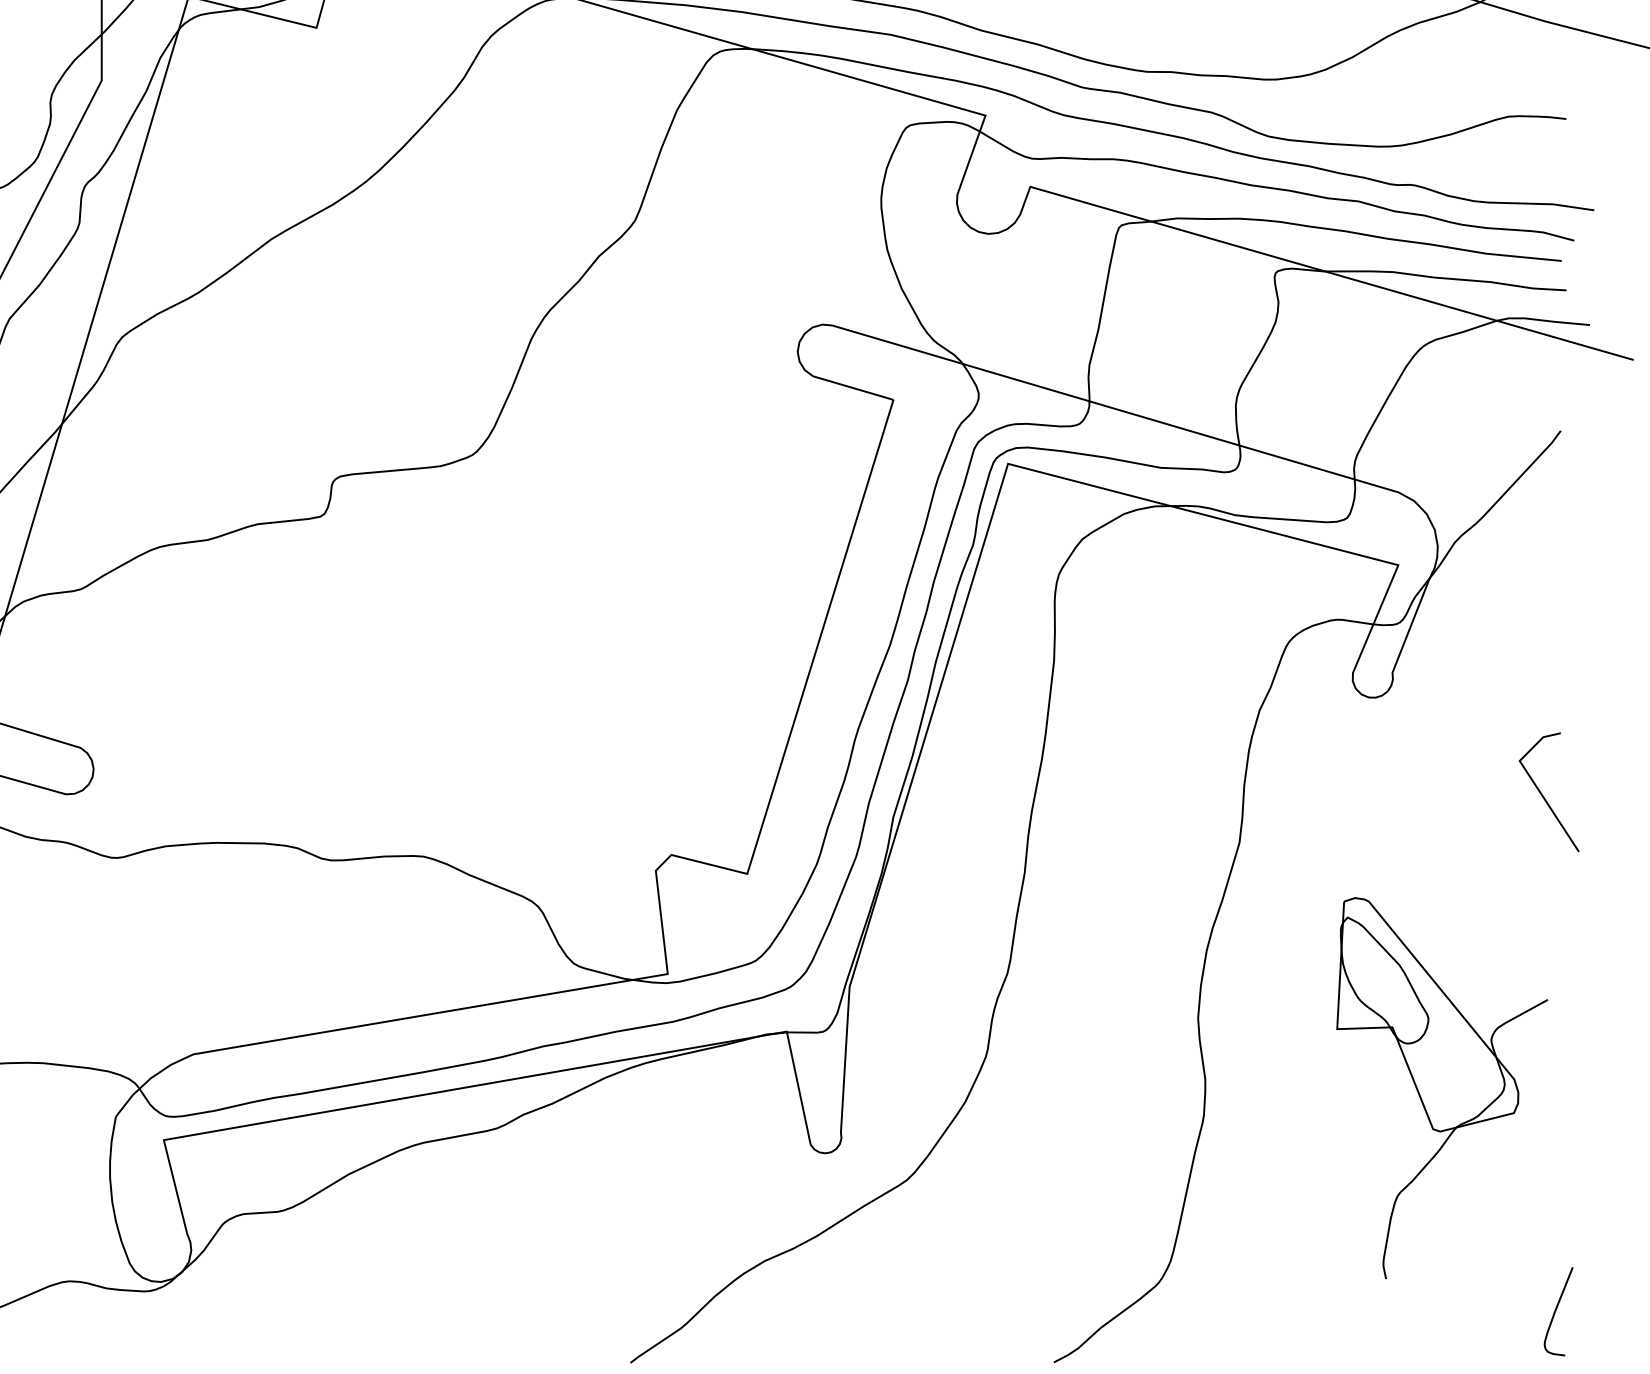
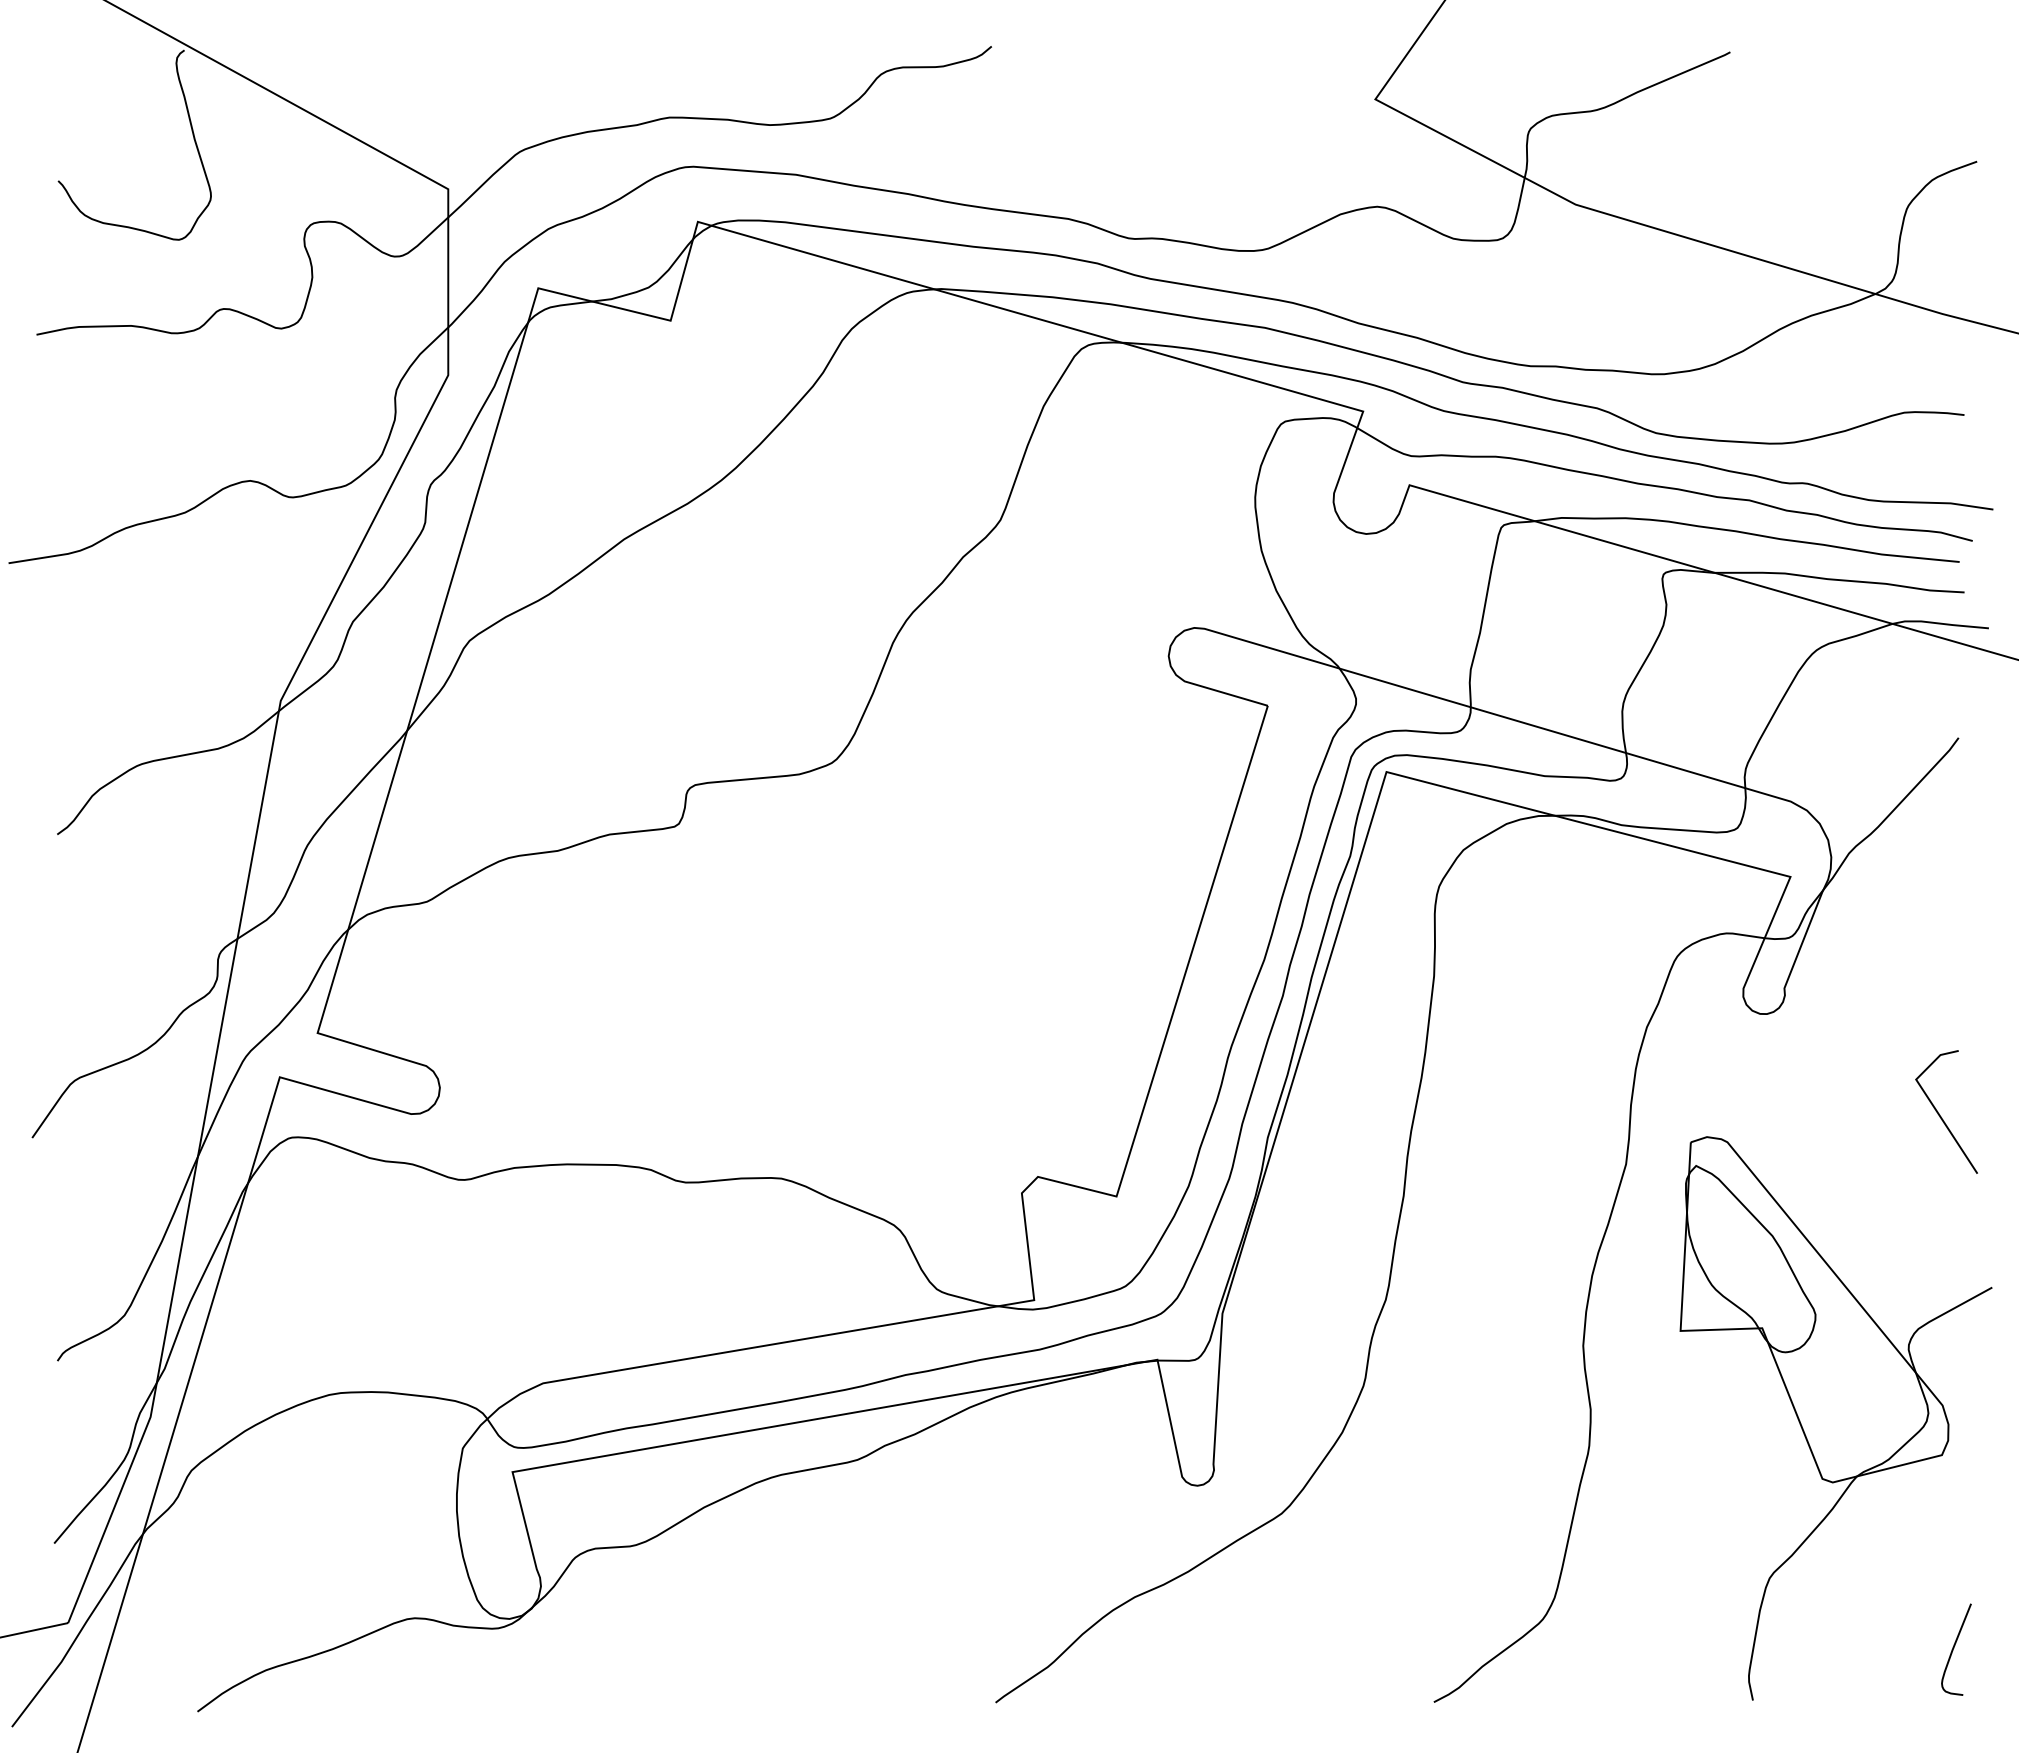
part: (1441, 1088) -> (1835, 1418), size x1.43

